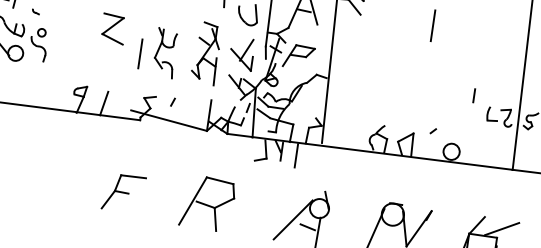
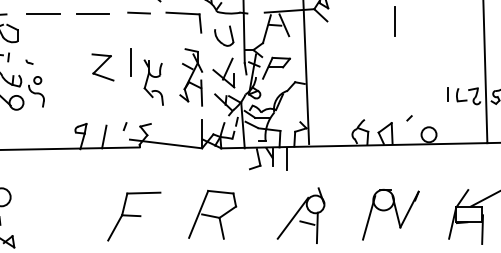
line: (140, 53) -> (130, 62), moved
line: (473, 95) -> (447, 94), moved
line: (172, 102) -> (124, 126), moved
part: (124, 193) -> (134, 216), size x1.43

